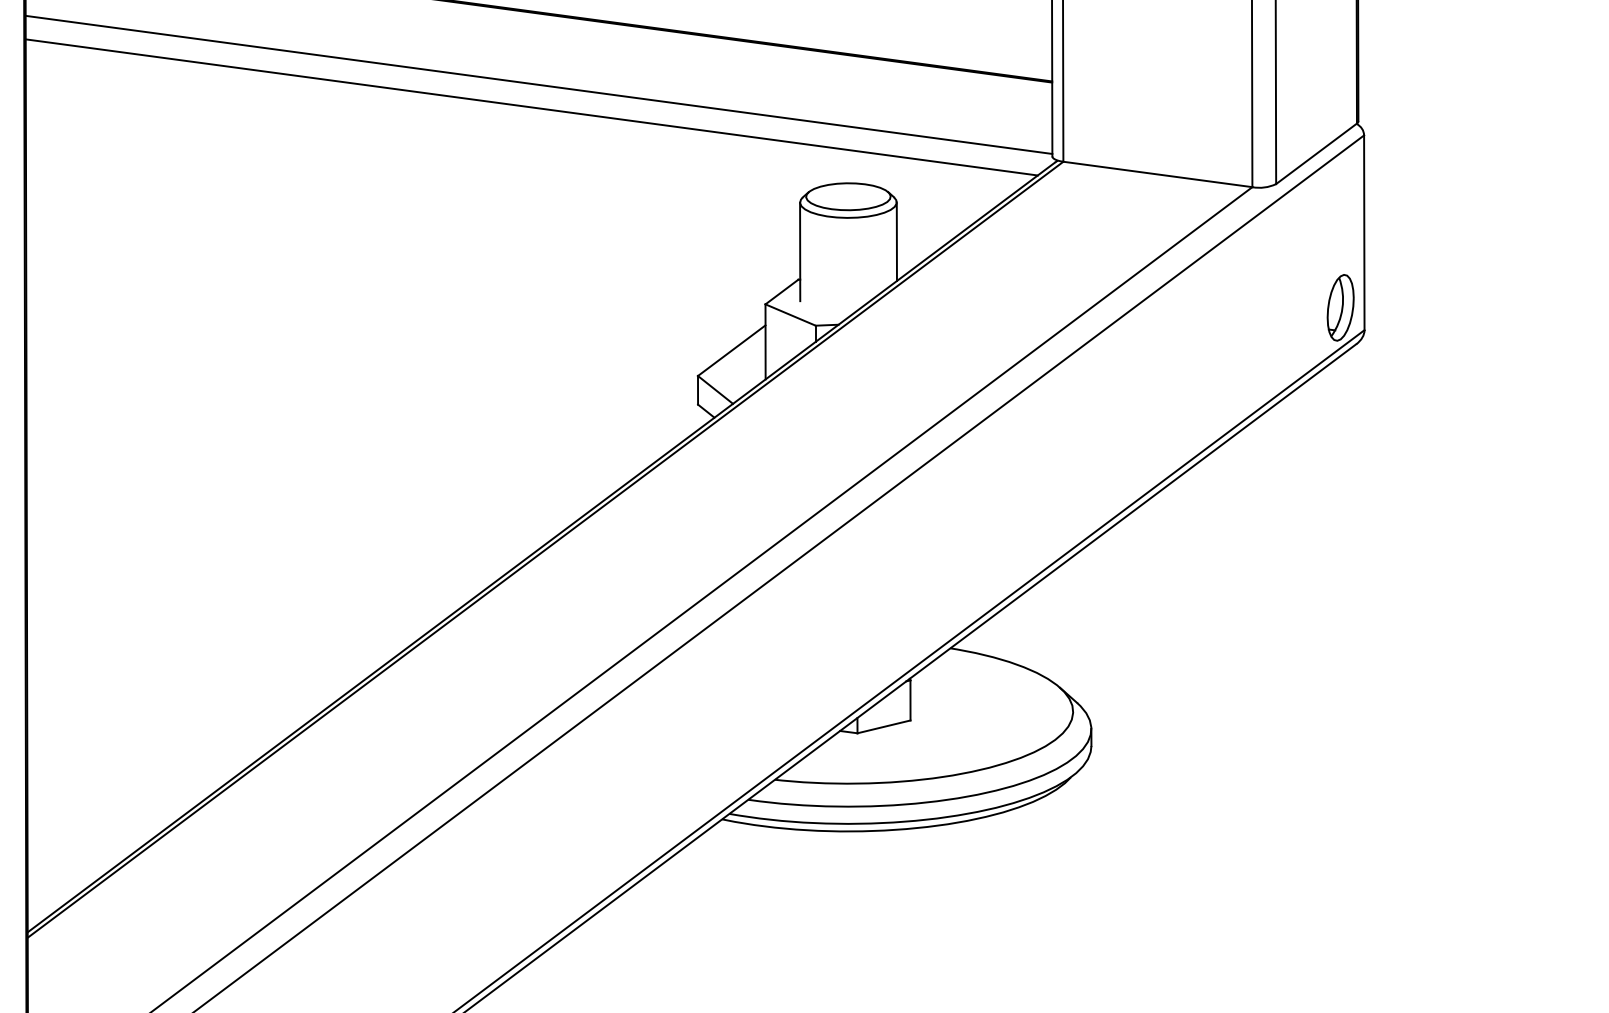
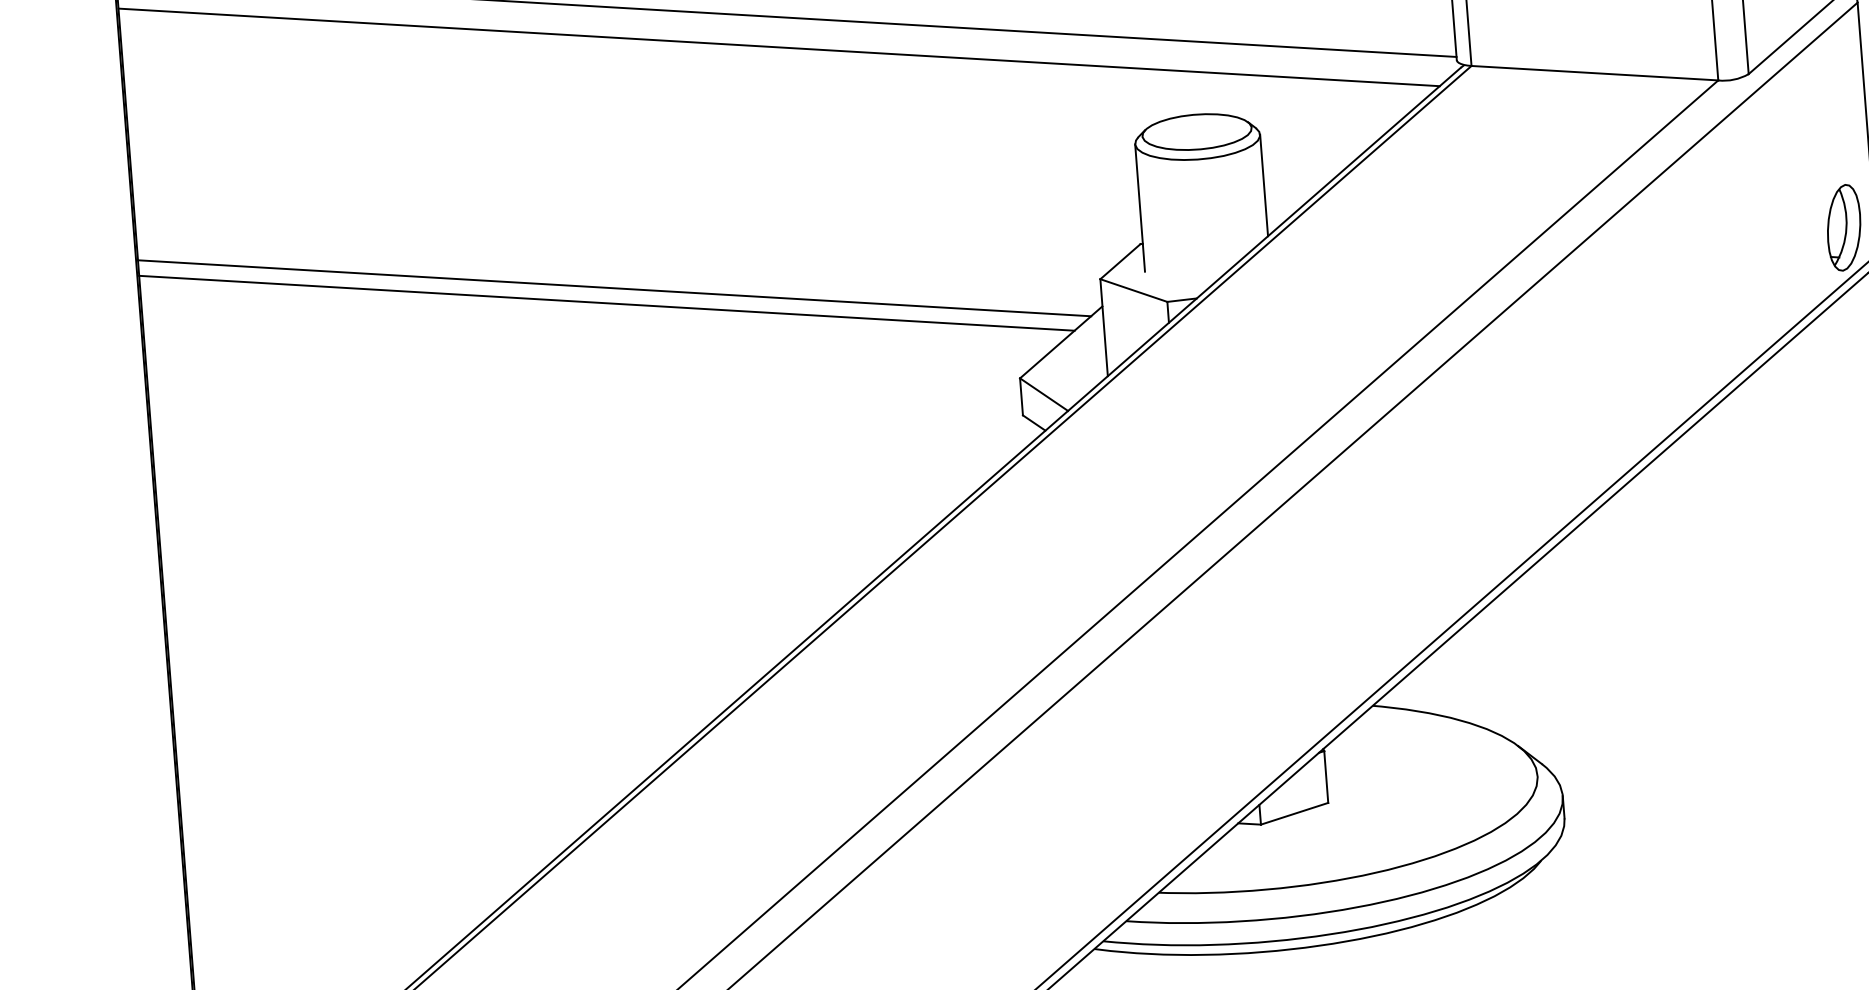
line: (391, 283) -> (614, 288), added
line: (384, 294) -> (606, 303), added

